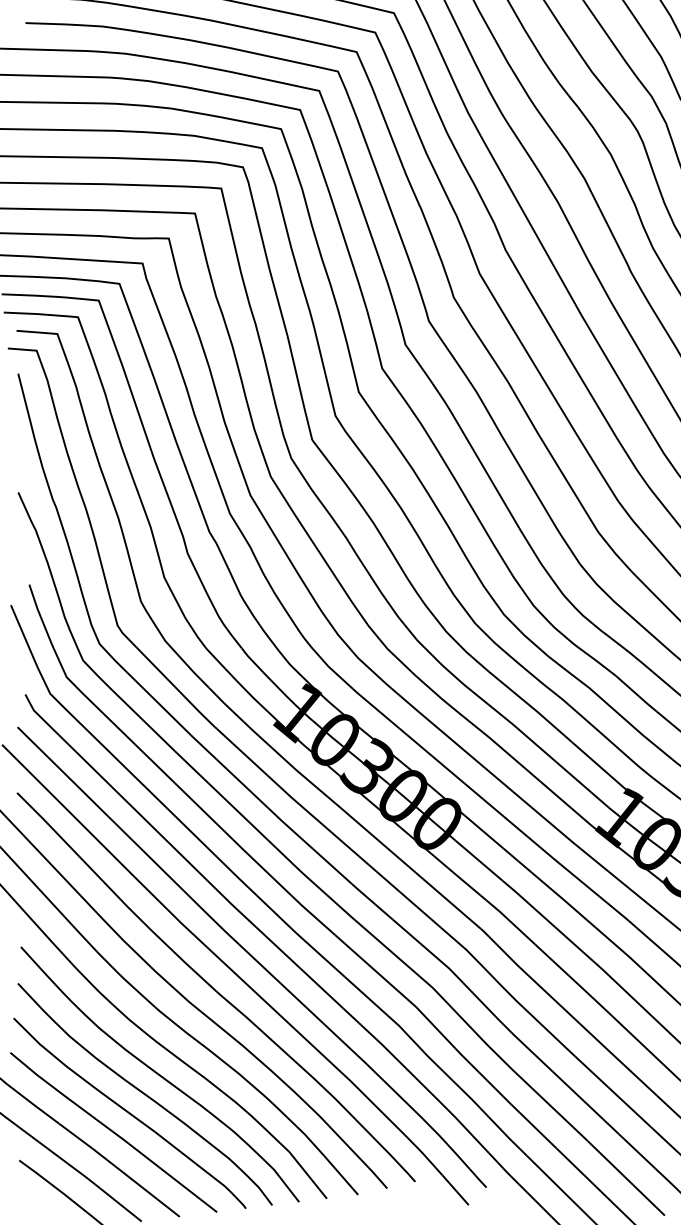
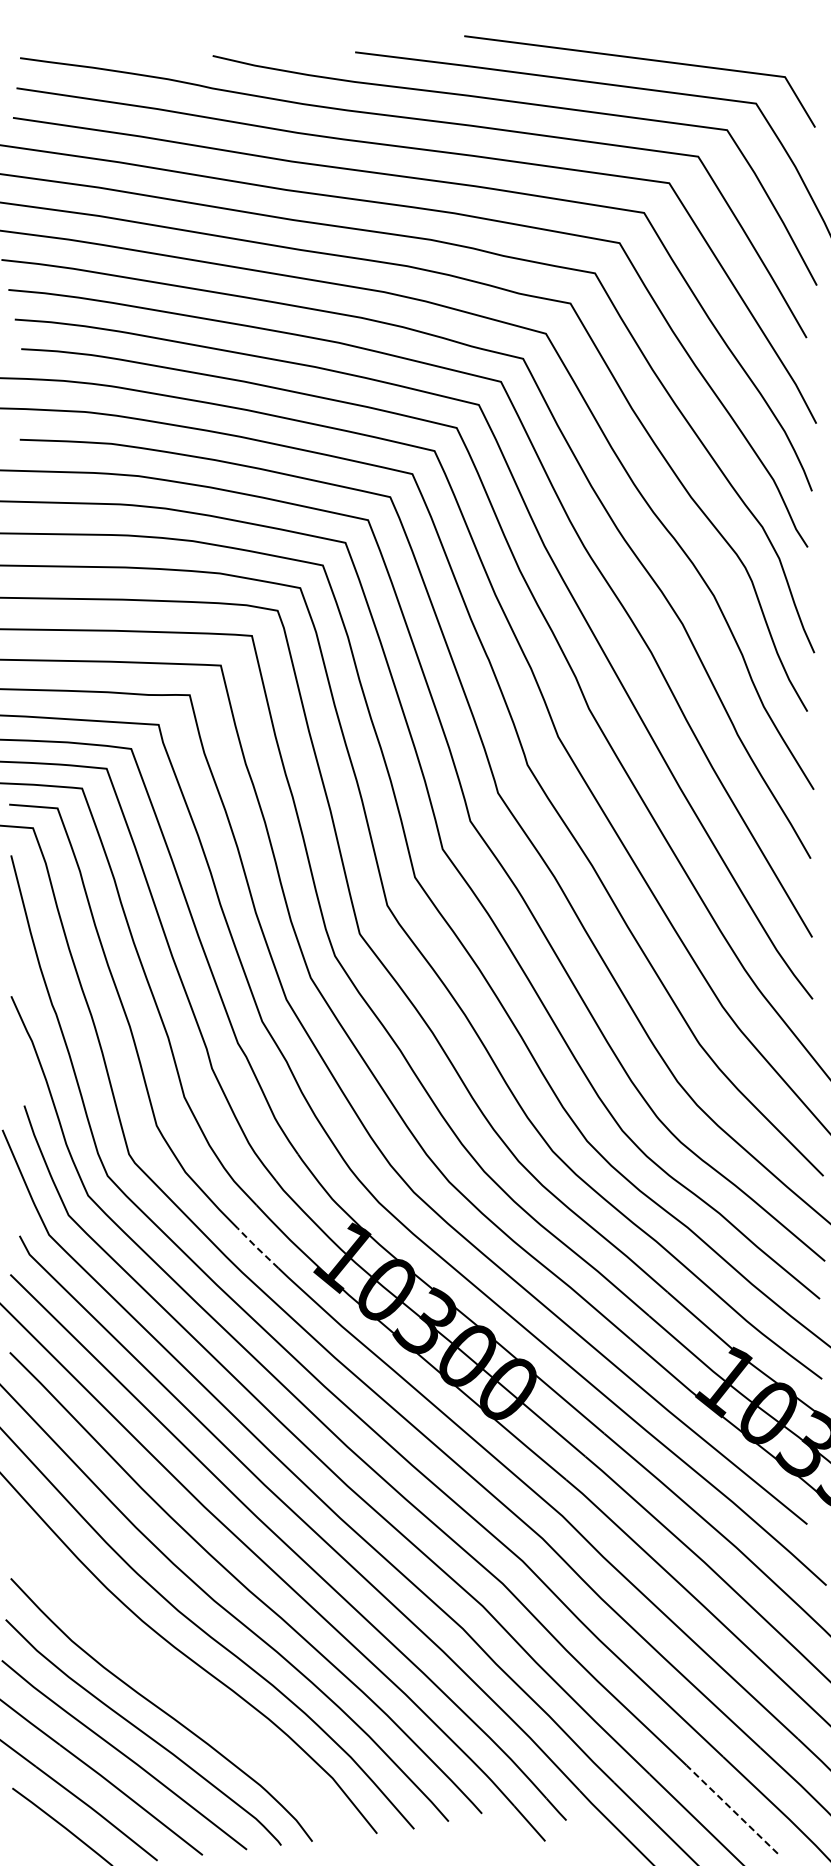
line: (225, 704) -> (256, 1247), solid -> dashed
curve: (160, 1074) -> (179, 1686), removed
line: (626, 1178) -> (732, 1809), solid -> dashed

